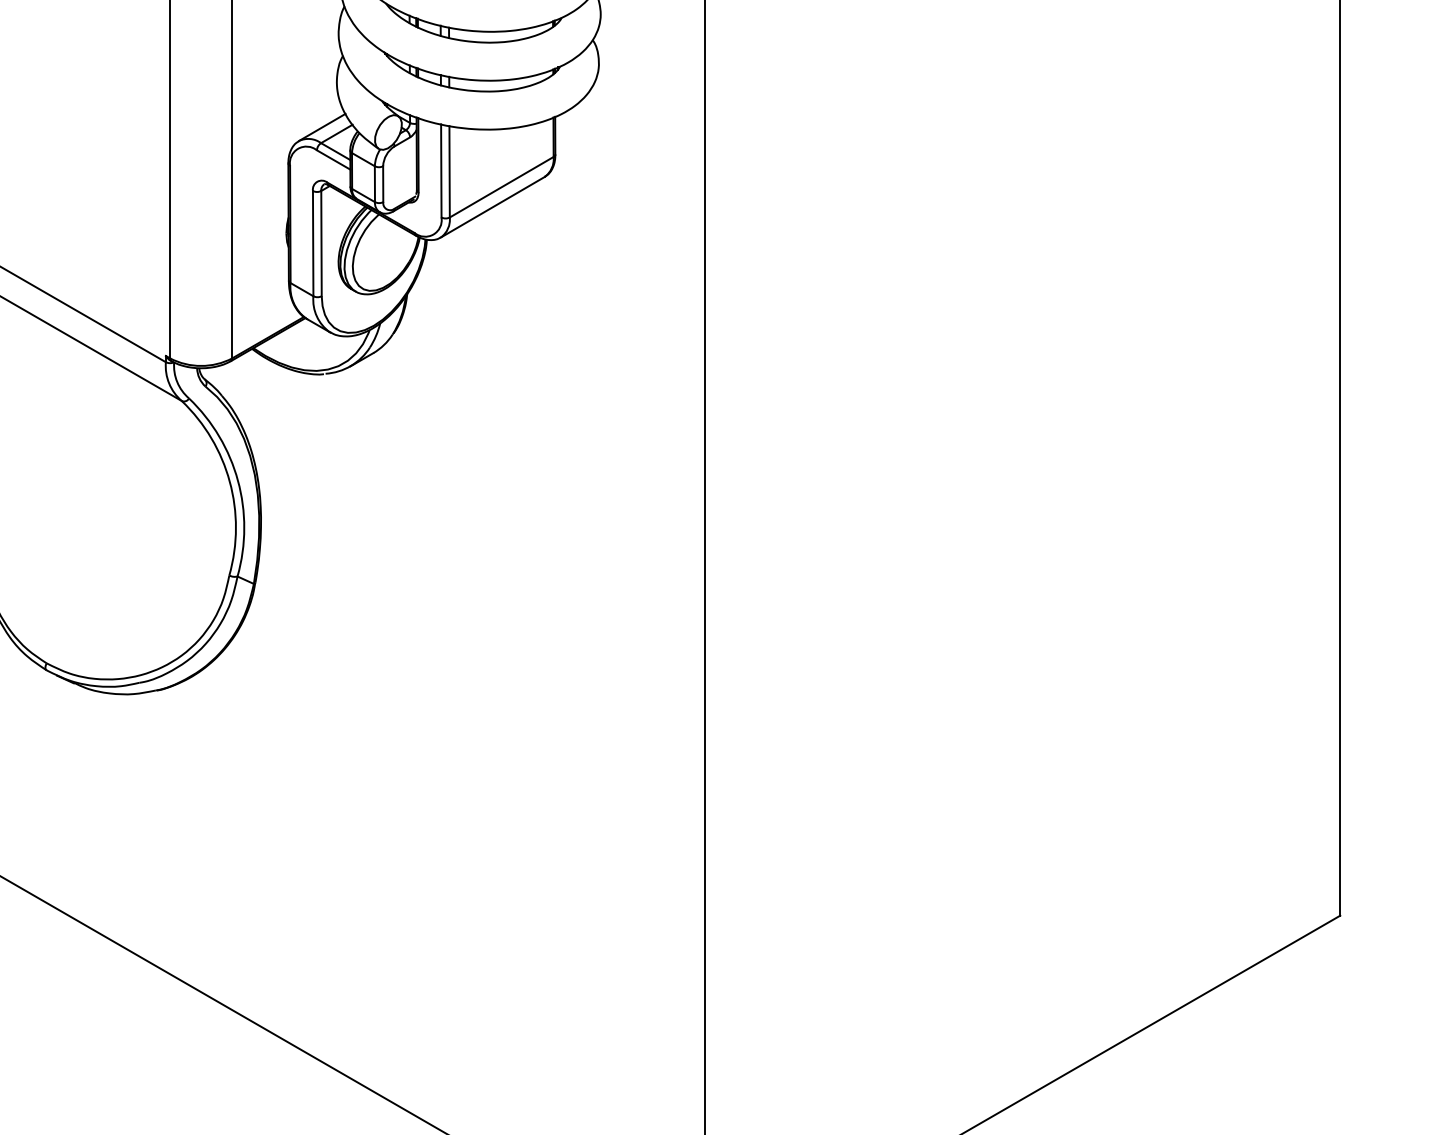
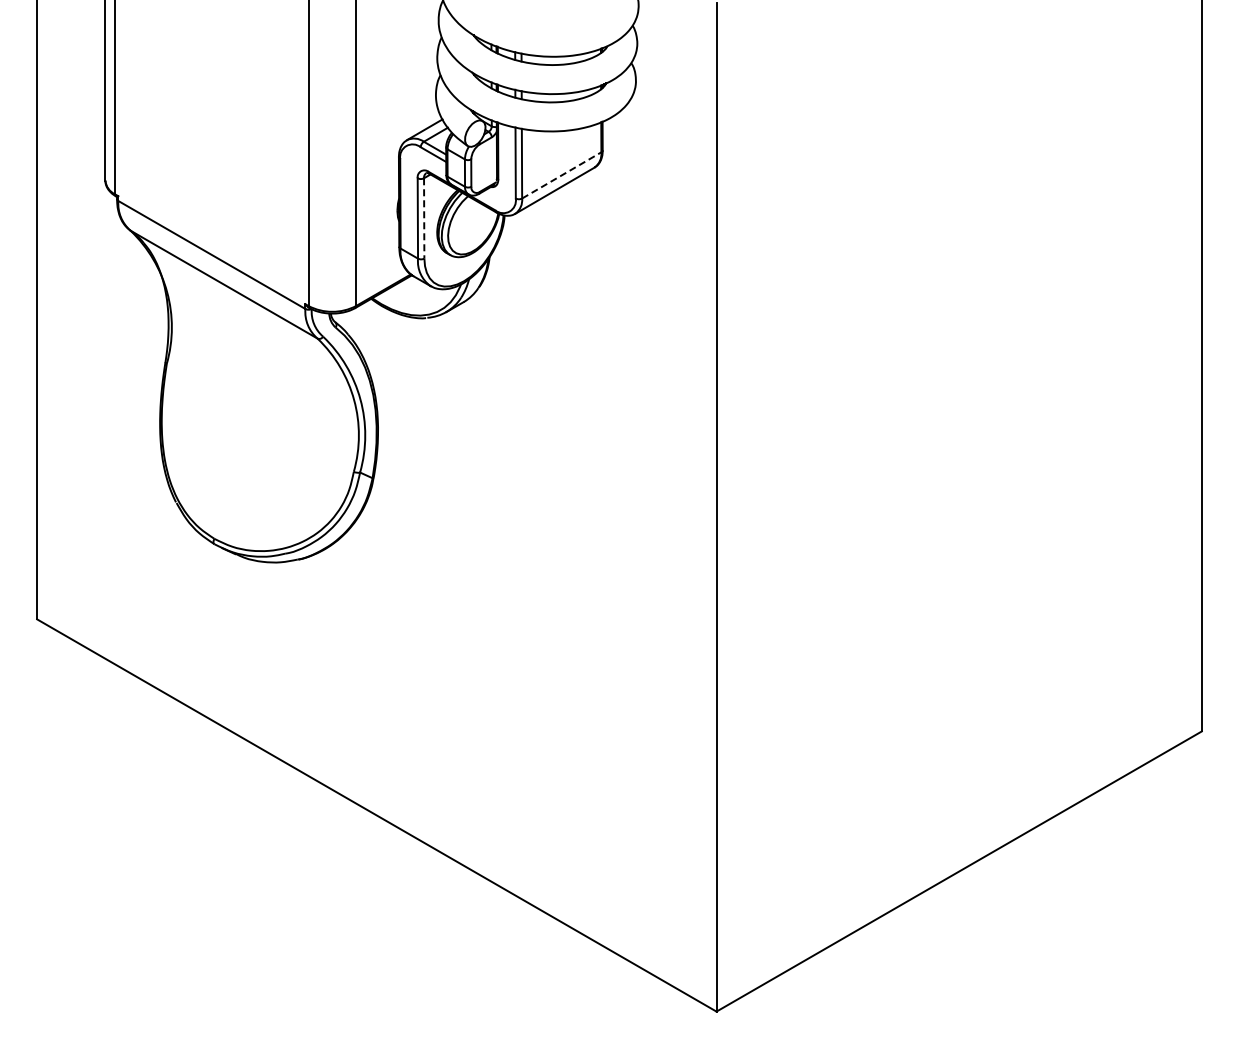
line: (501, 187) -> (561, 175), solid -> dashed
line: (321, 243) -> (424, 218), solid -> dashed

